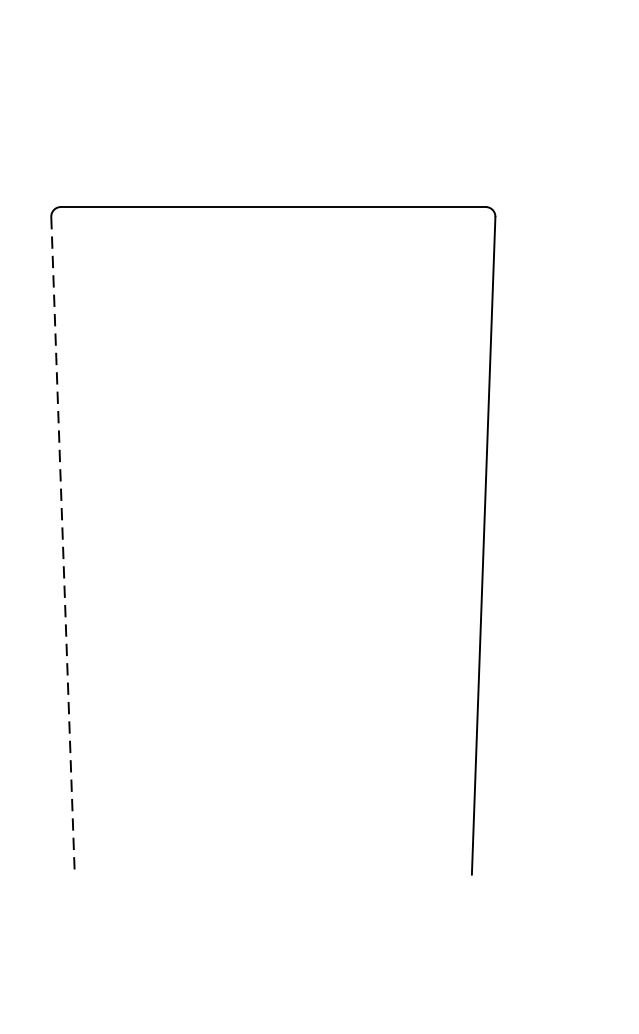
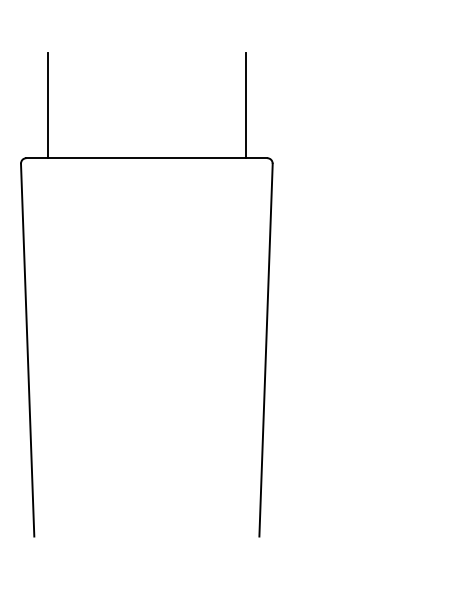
line: (99, 114) -> (48, 105), added
line: (447, 114) -> (245, 105), added
line: (62, 546) -> (27, 350), dashed -> solid

